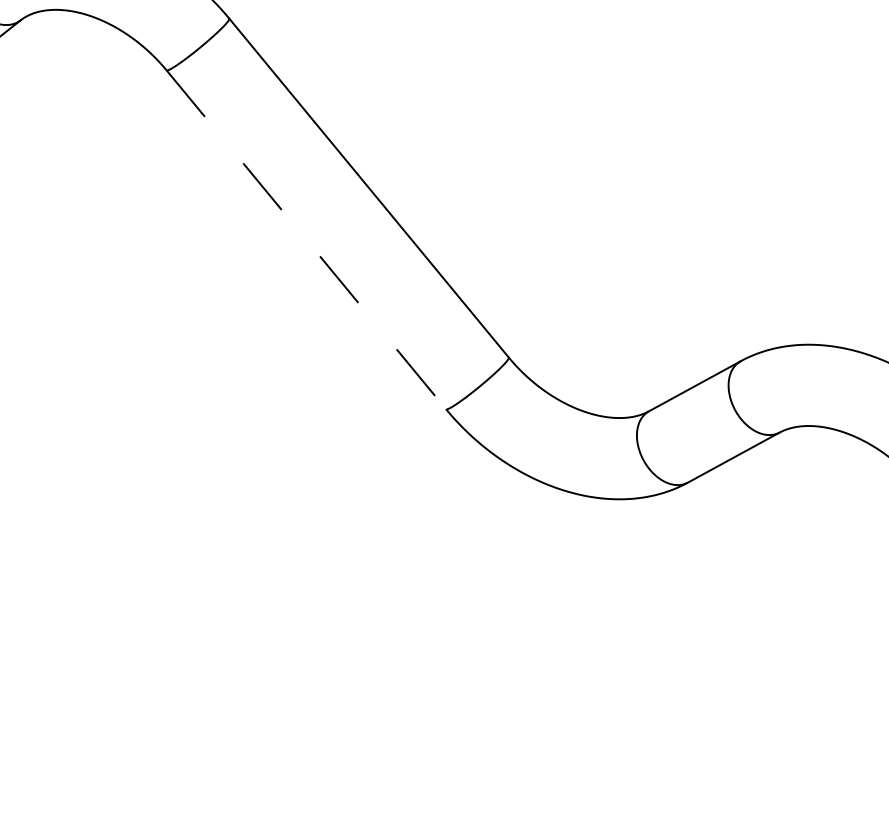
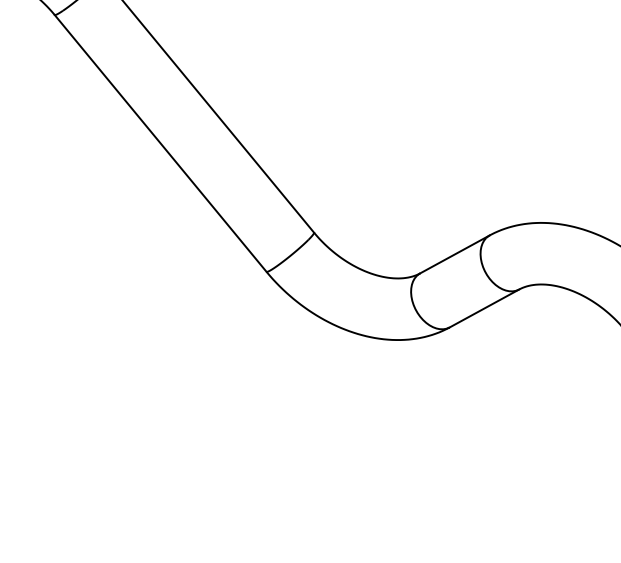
line: (306, 239) -> (160, 143), dashed -> solid

